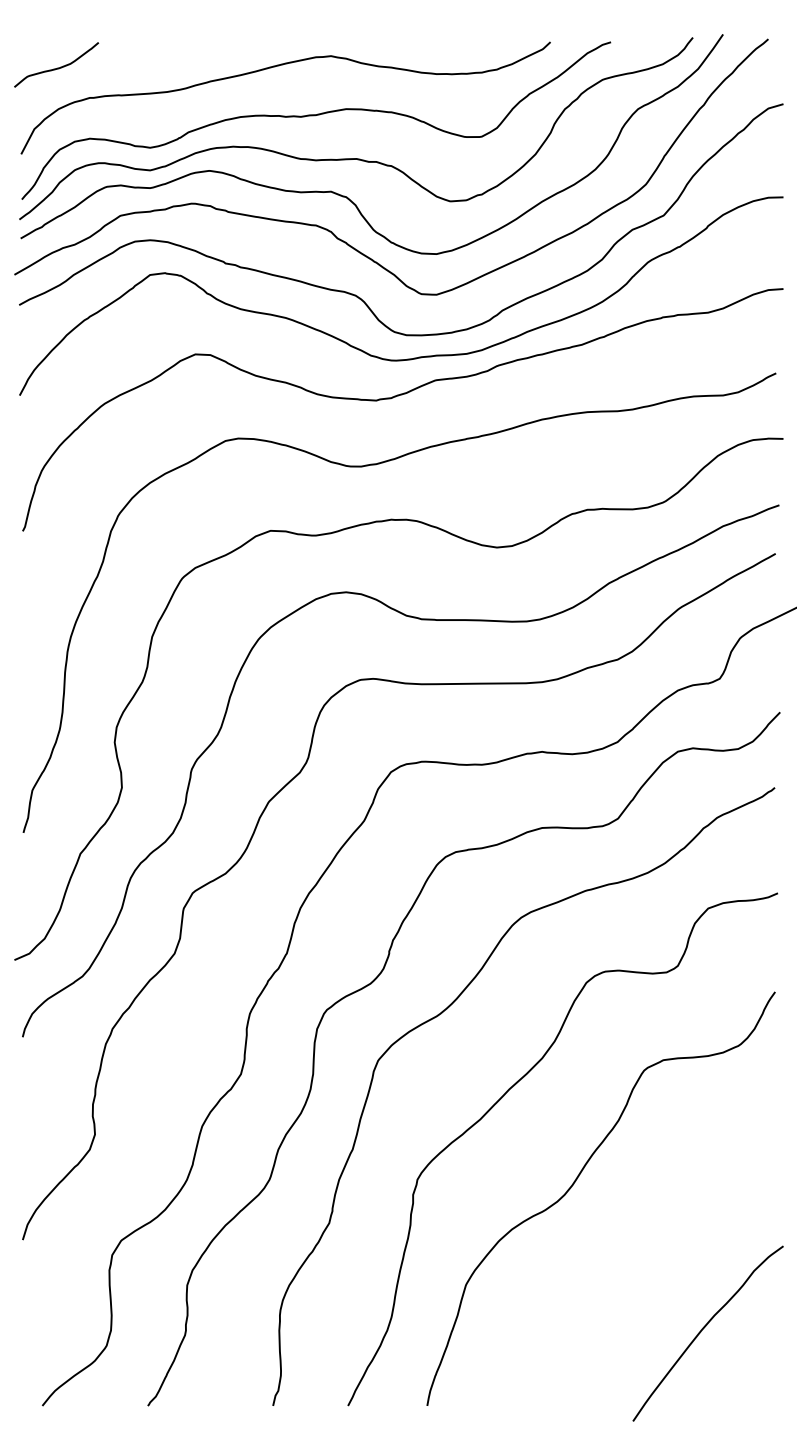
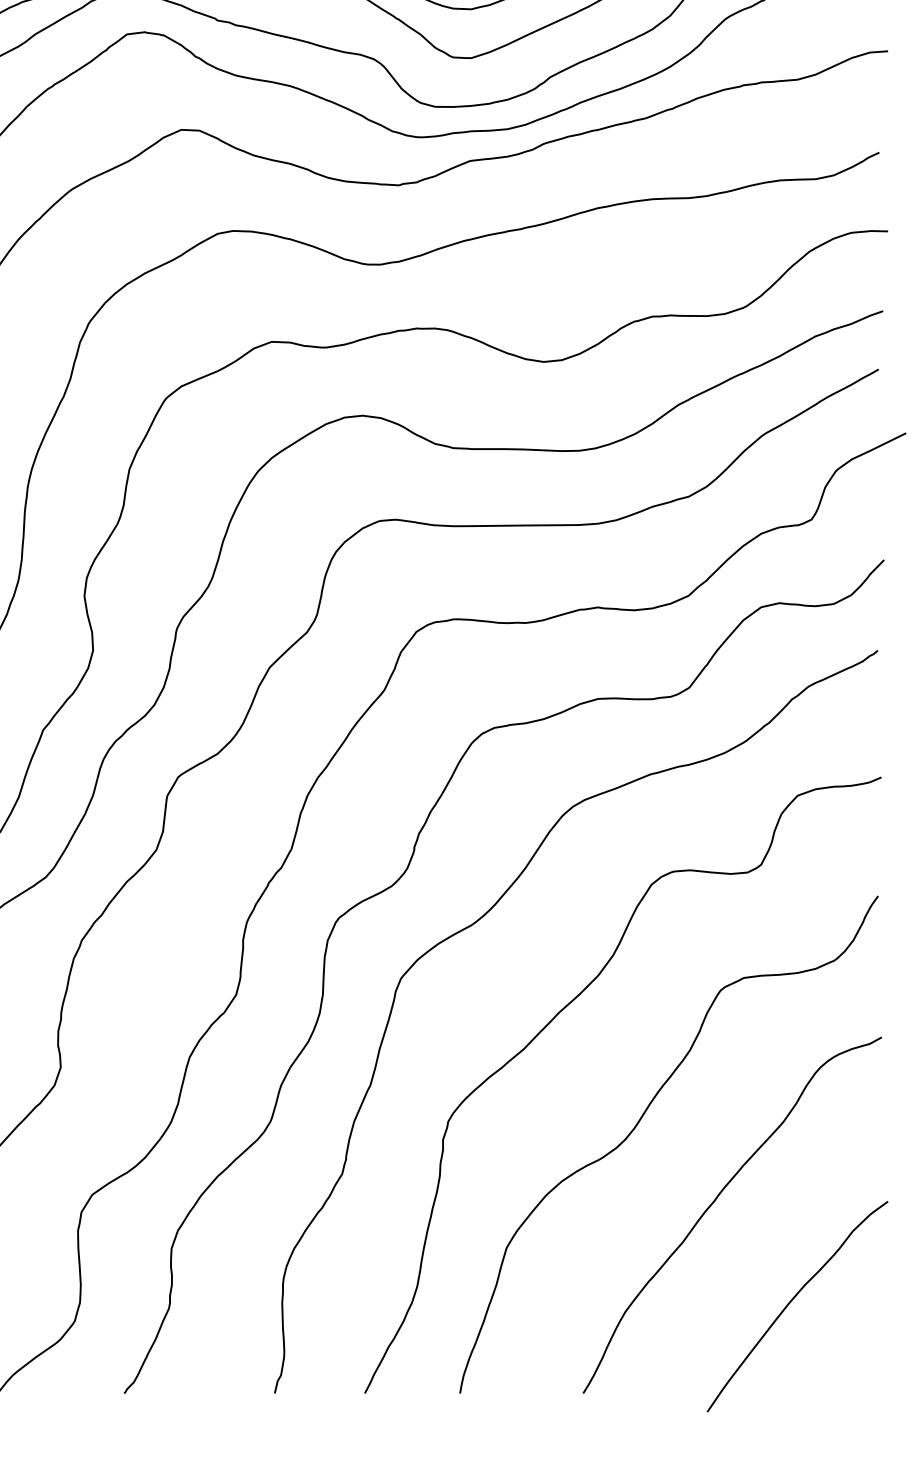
curve: (641, 1244) -> (717, 1199), added

